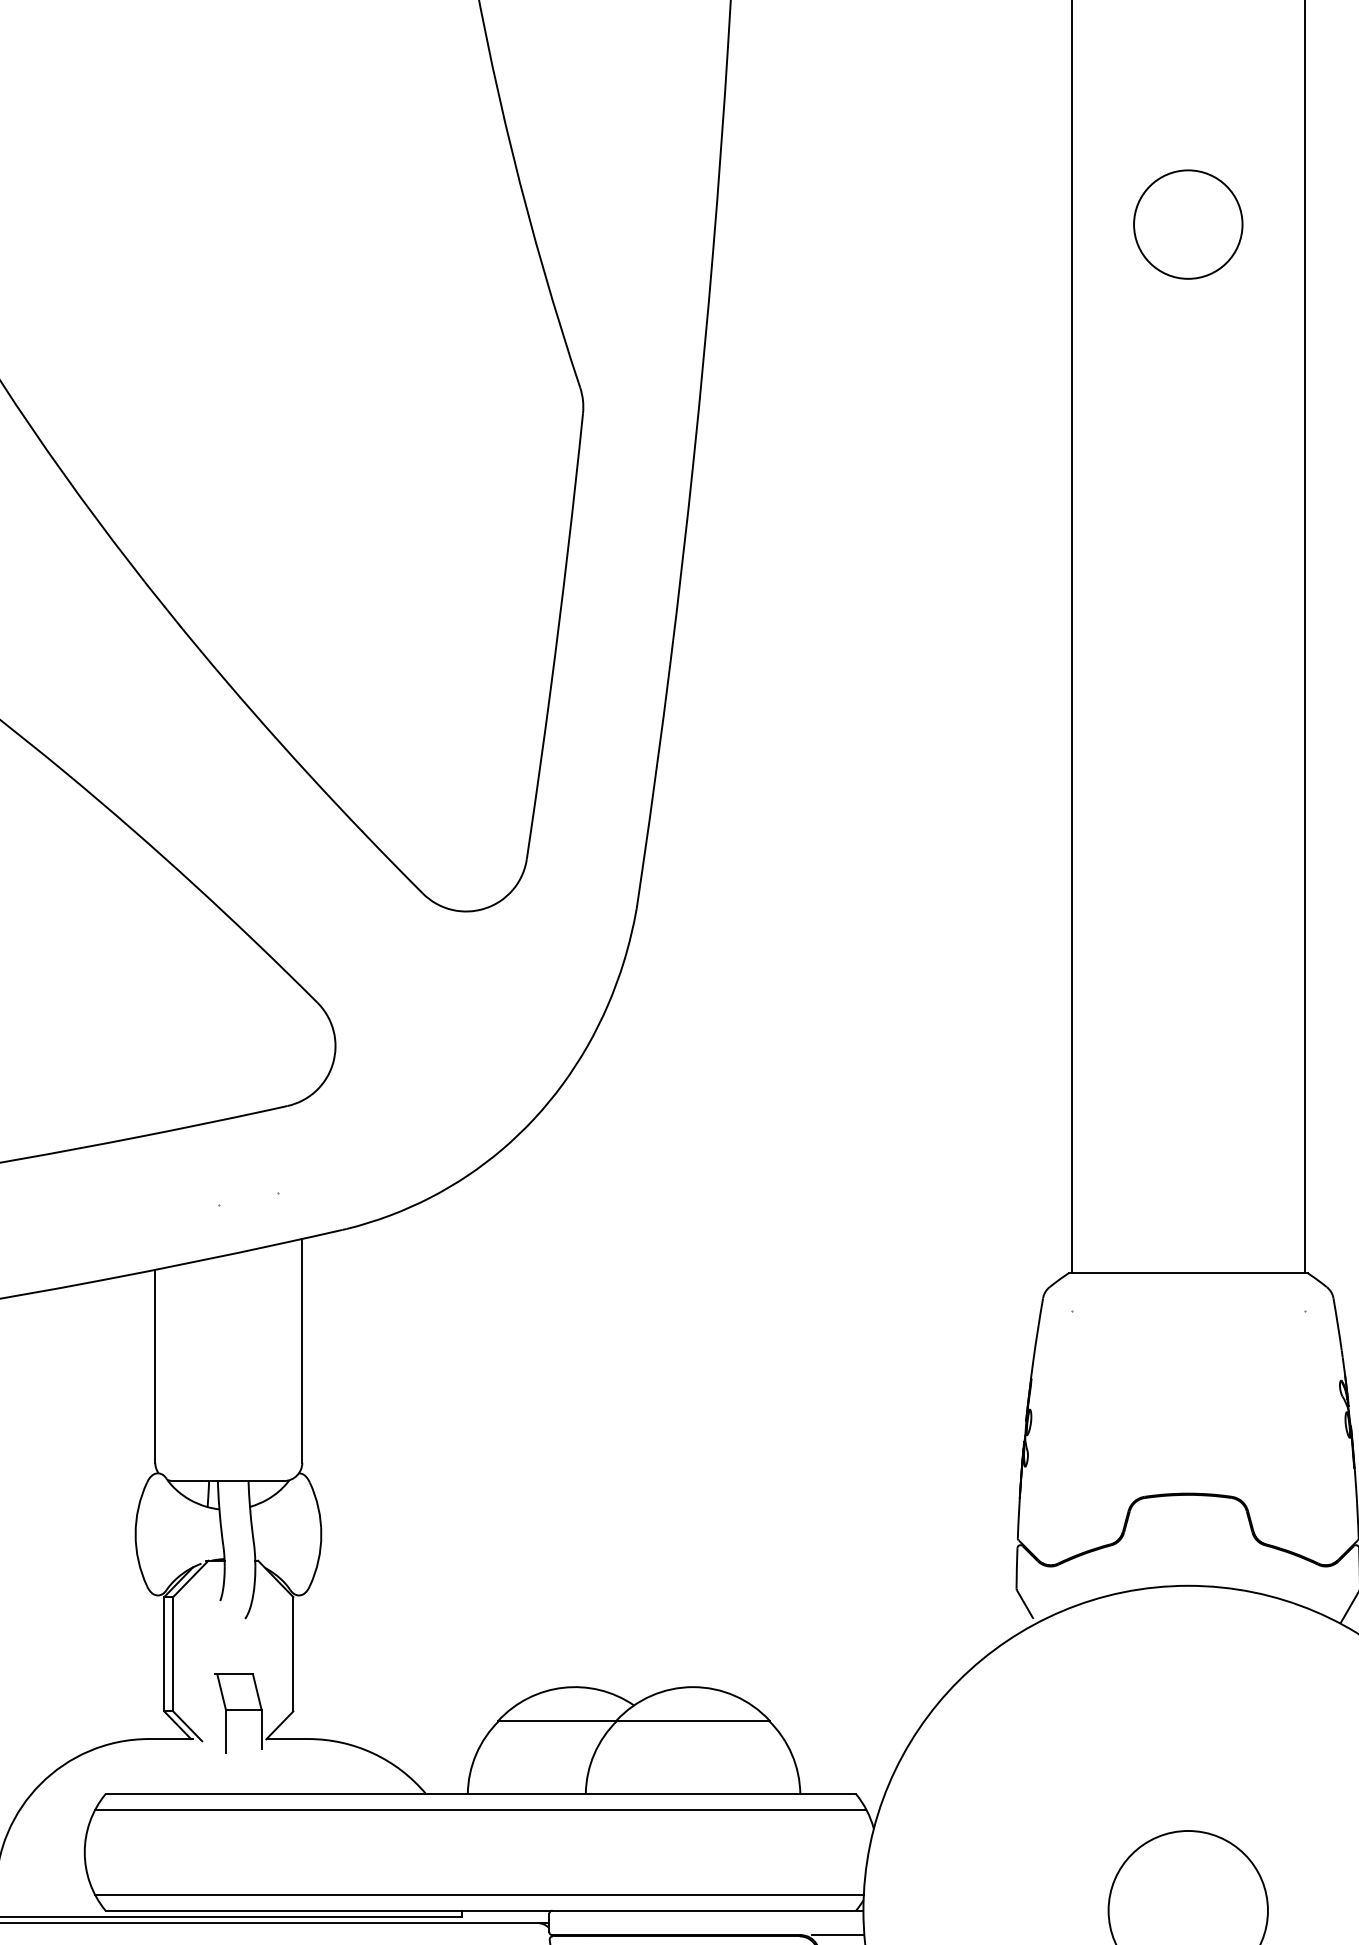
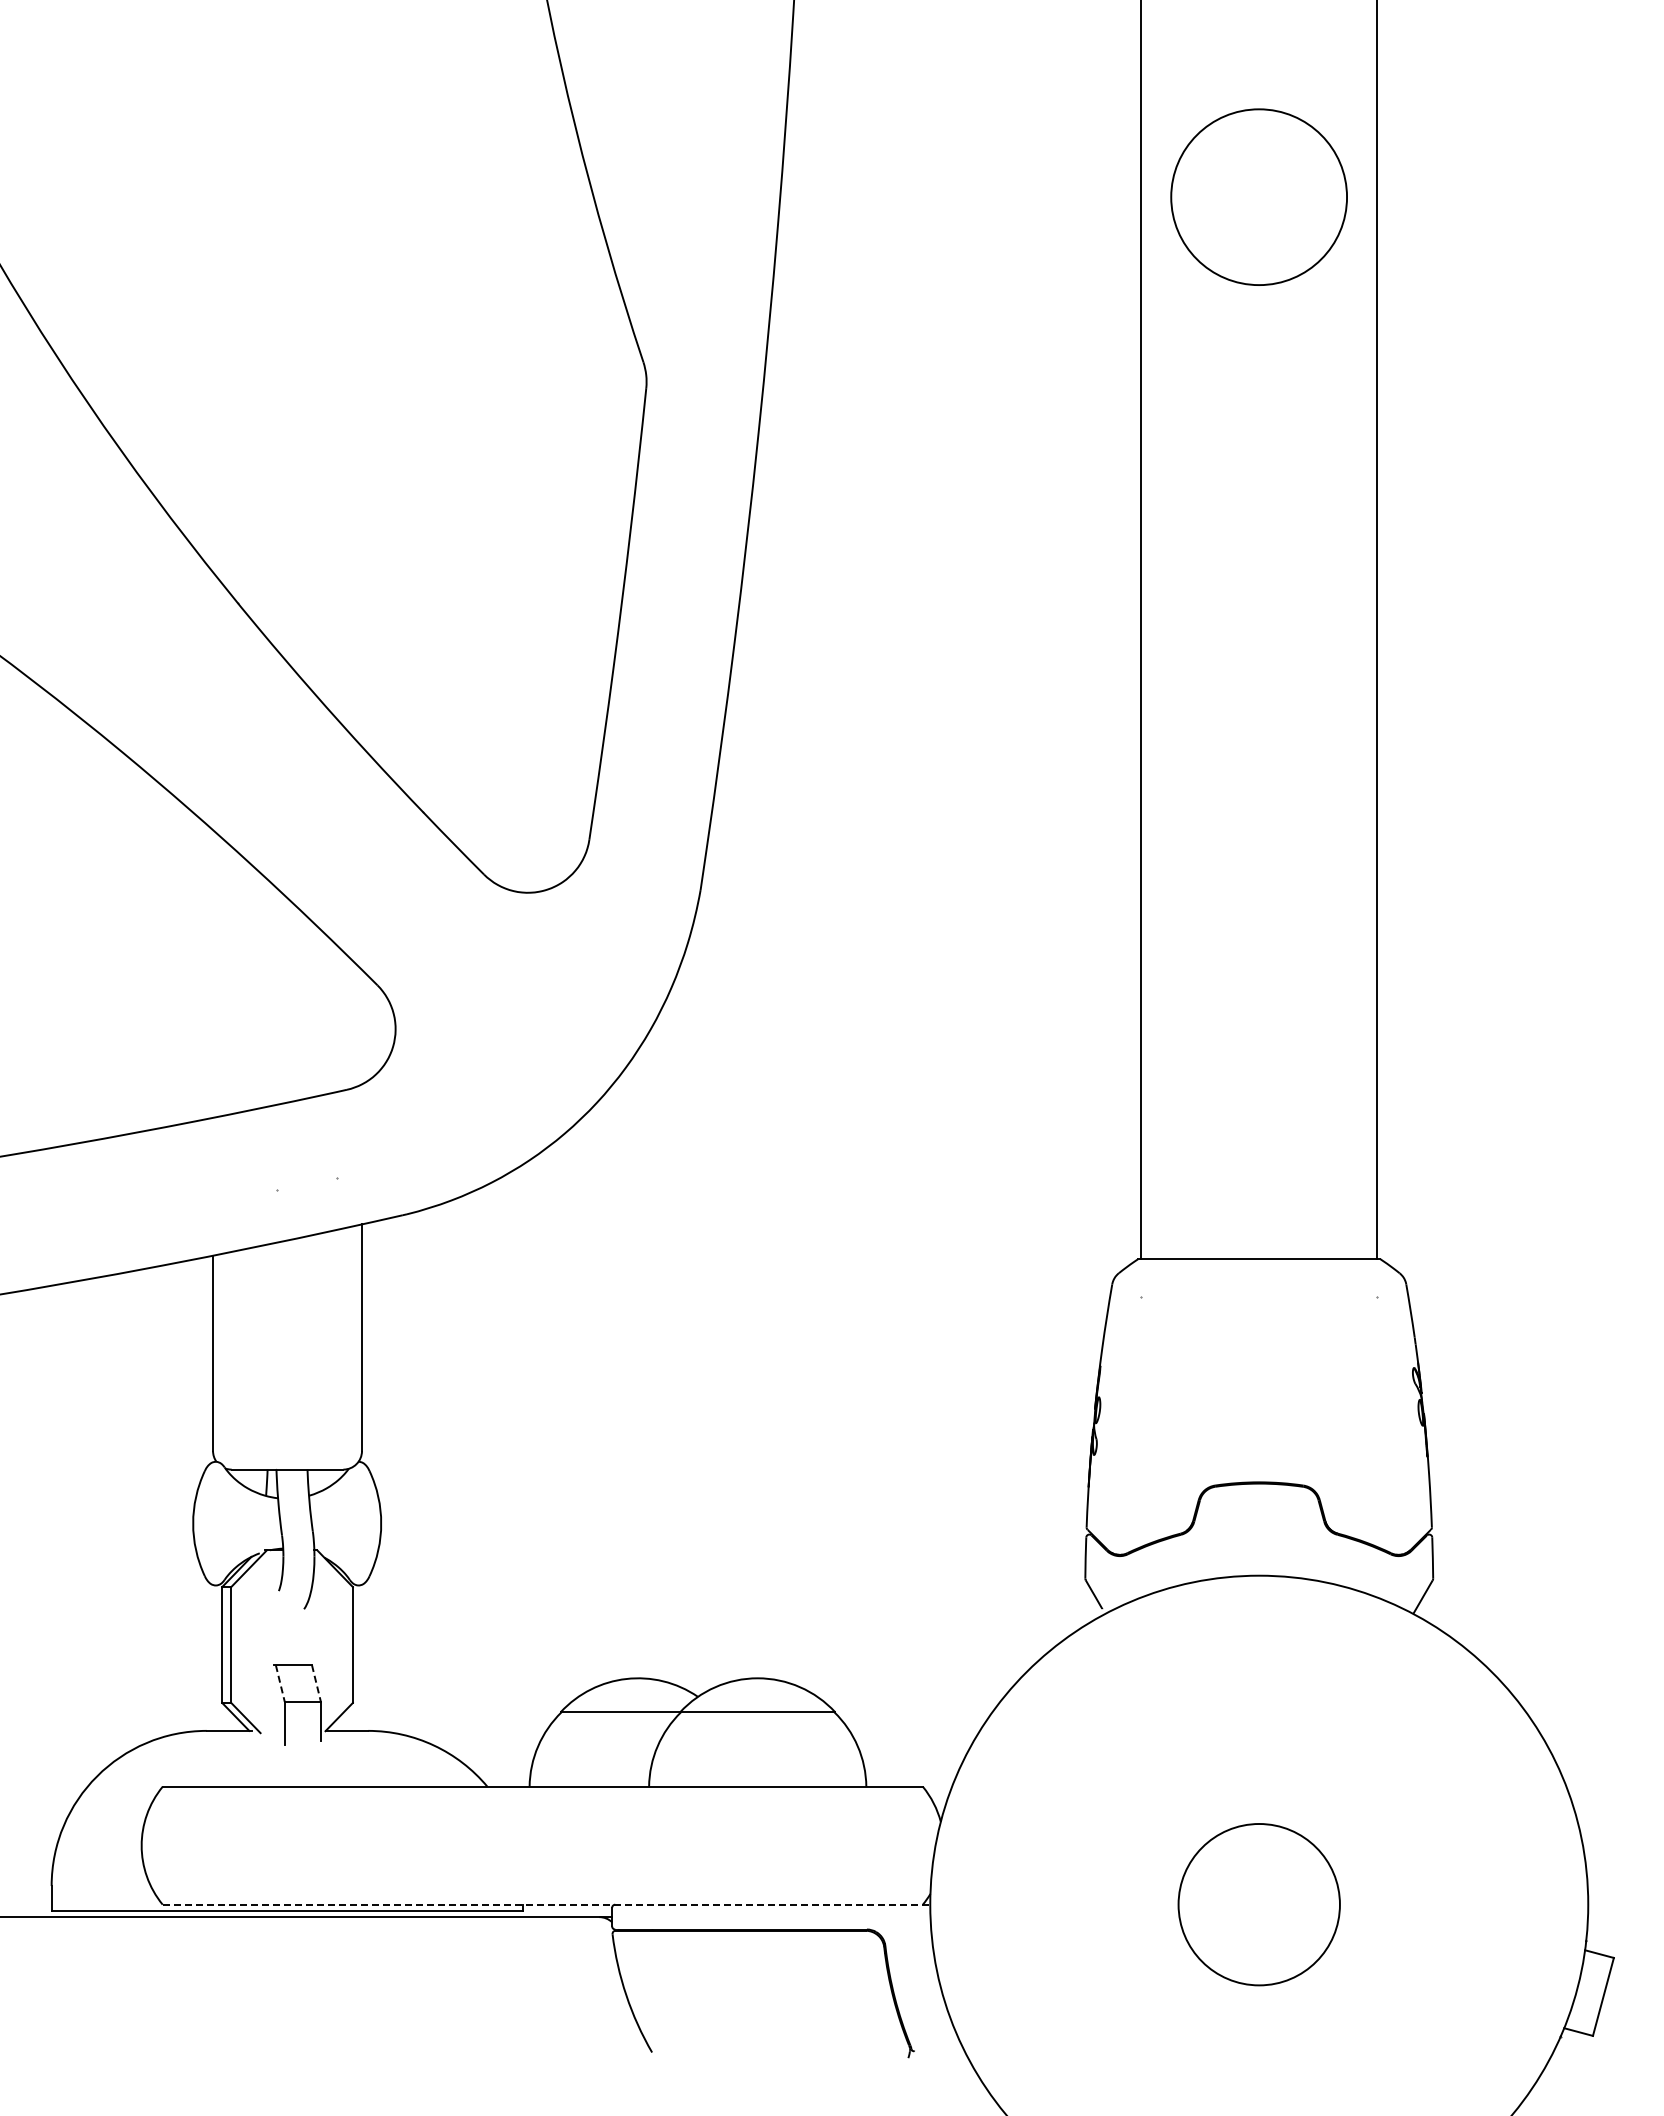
circle: (1188, 223) -> (1259, 196), size x1.6
line: (221, 1692) -> (280, 1683), solid -> dashed
line: (257, 1692) -> (316, 1683), solid -> dashed
line: (480, 1809) -> (542, 1802), removed
line: (479, 1895) -> (541, 1889), removed
line: (484, 1910) -> (546, 1904), solid -> dashed
line: (837, 1935) -> (904, 1929), removed

